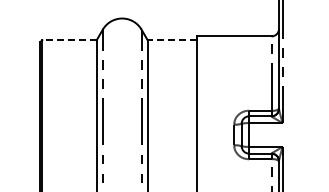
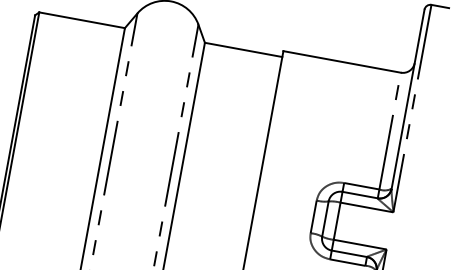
line: (69, 40) -> (81, 20), dashed -> solid
line: (172, 40) -> (243, 50), dashed -> solid

